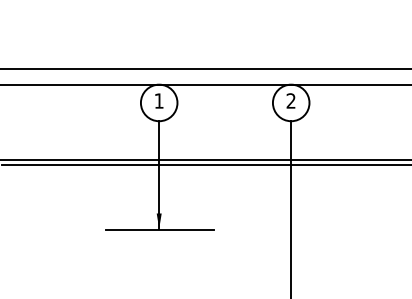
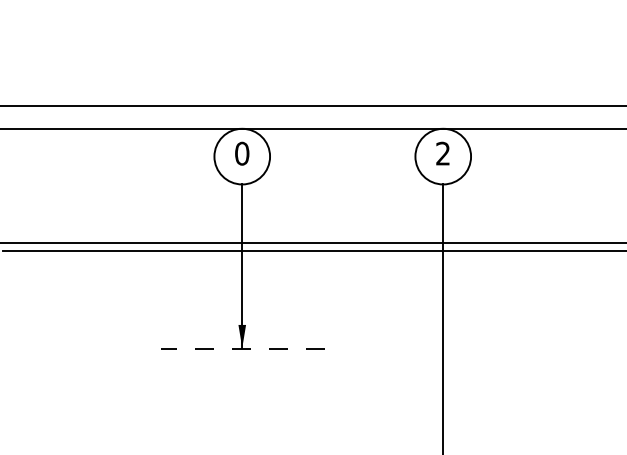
text: (158, 100) -> (241, 152), 1 -> 0
line: (159, 229) -> (242, 349), solid -> dashed

